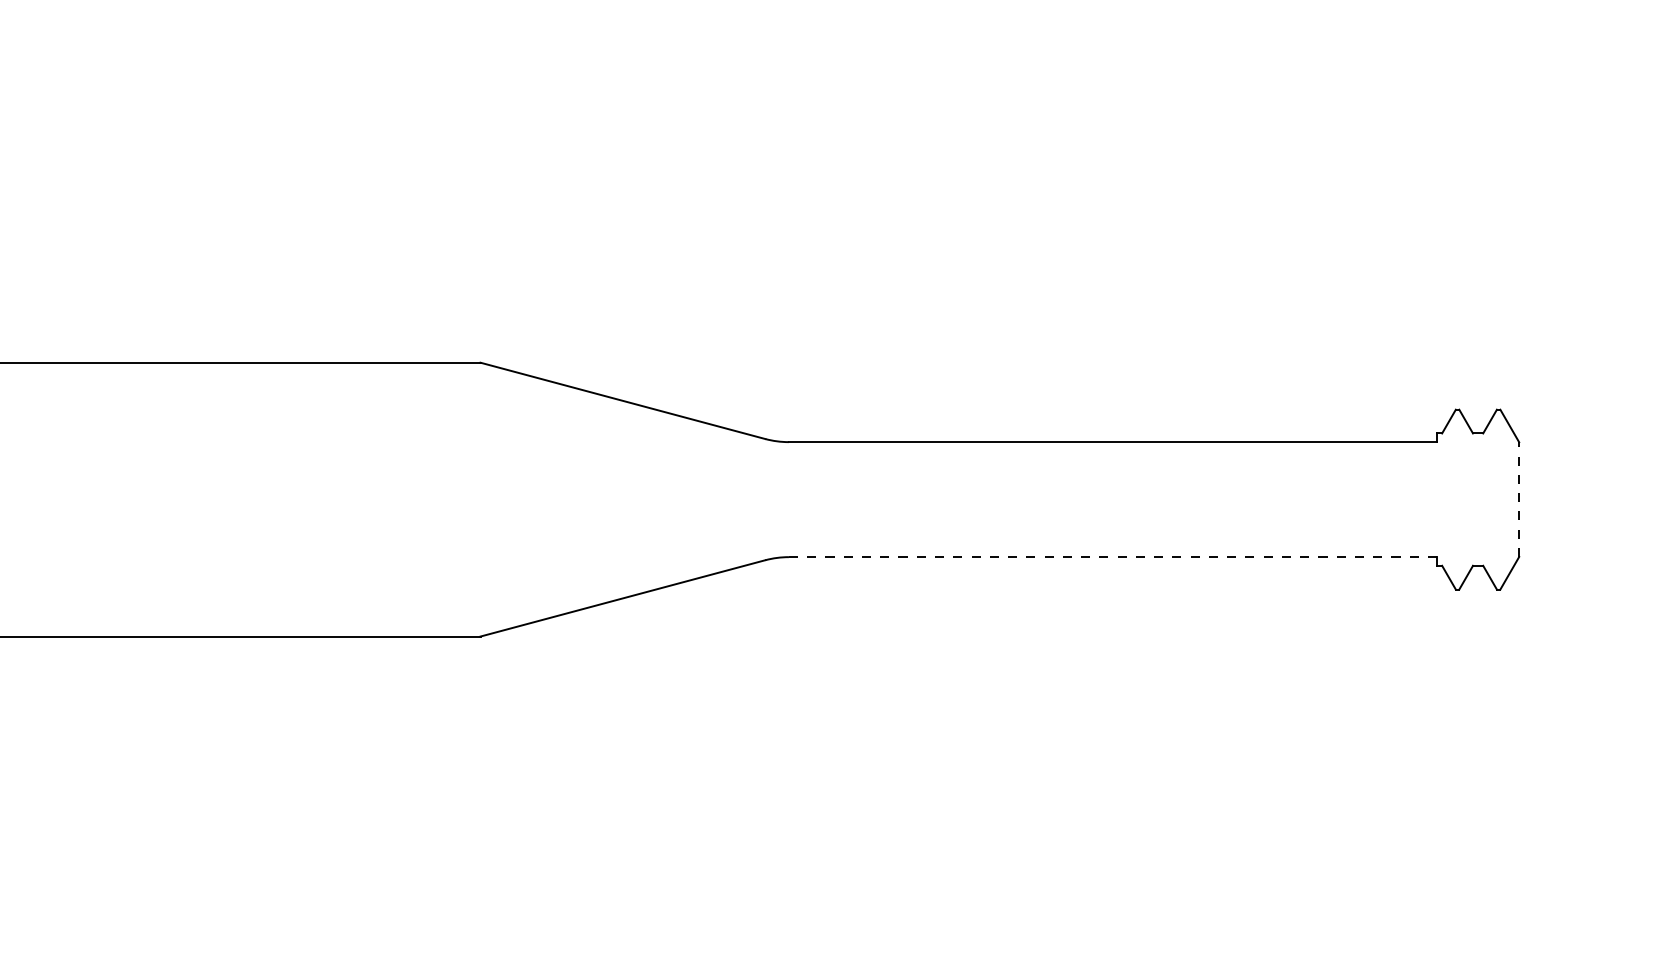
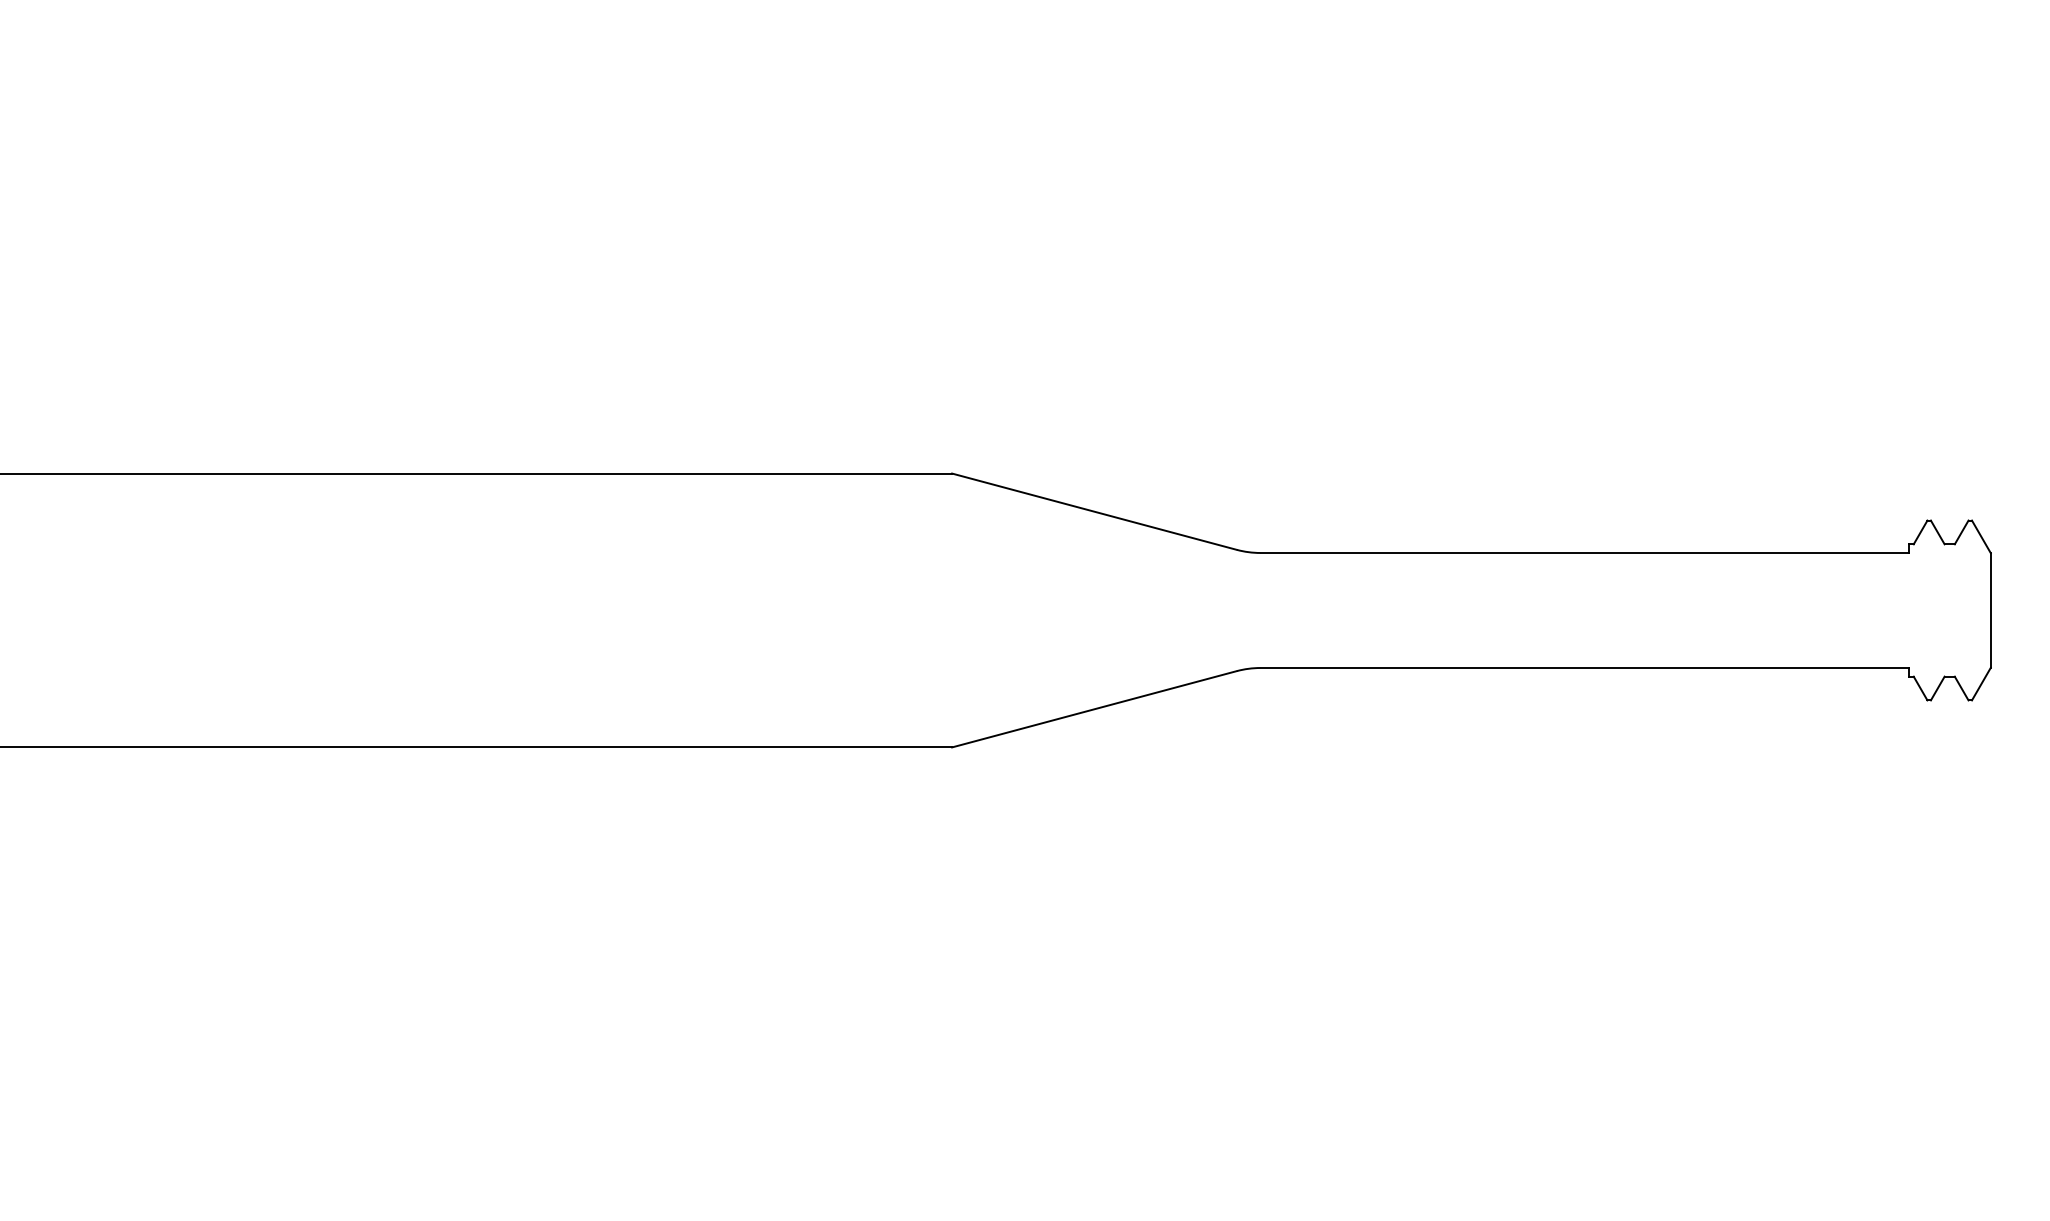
line: (1518, 499) -> (1990, 610), dashed -> solid
line: (1113, 557) -> (1585, 668), dashed -> solid

